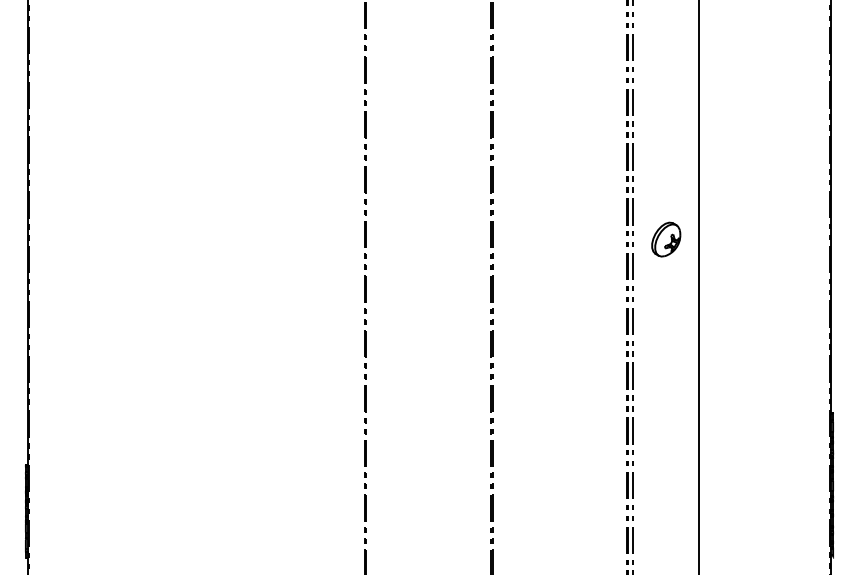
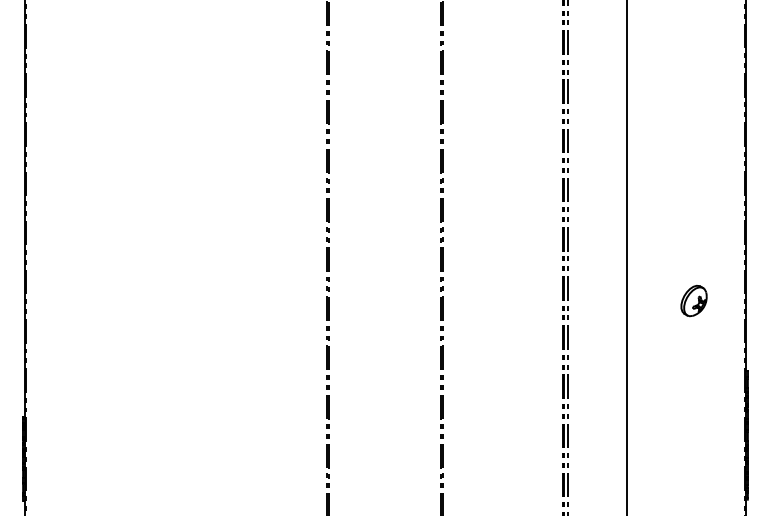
part: (665, 239) -> (693, 300), moved

